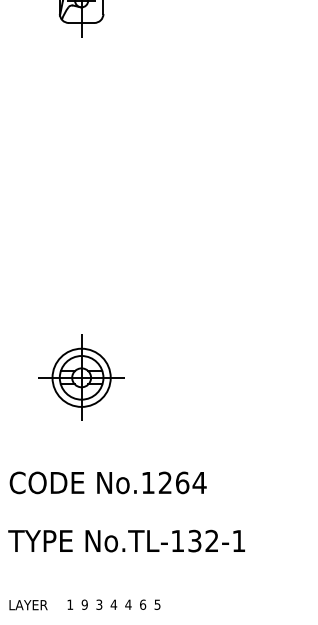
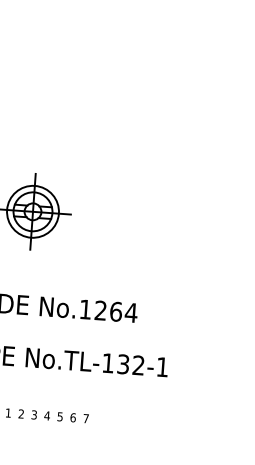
text: (84, 604) -> (21, 413), 9 -> 2
text: (128, 604) -> (60, 416), 4 -> 5
text: (157, 604) -> (86, 418), 5 -> 7

